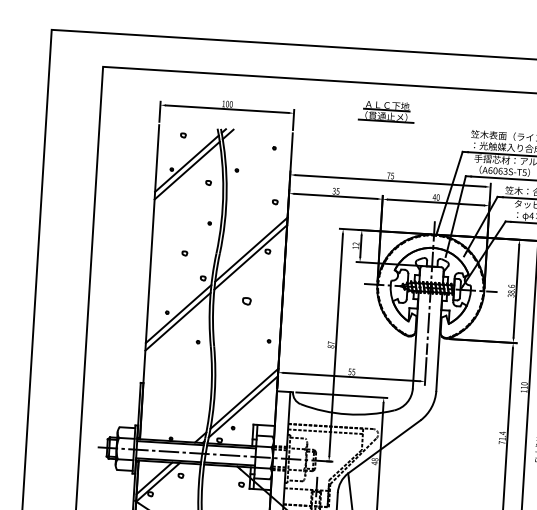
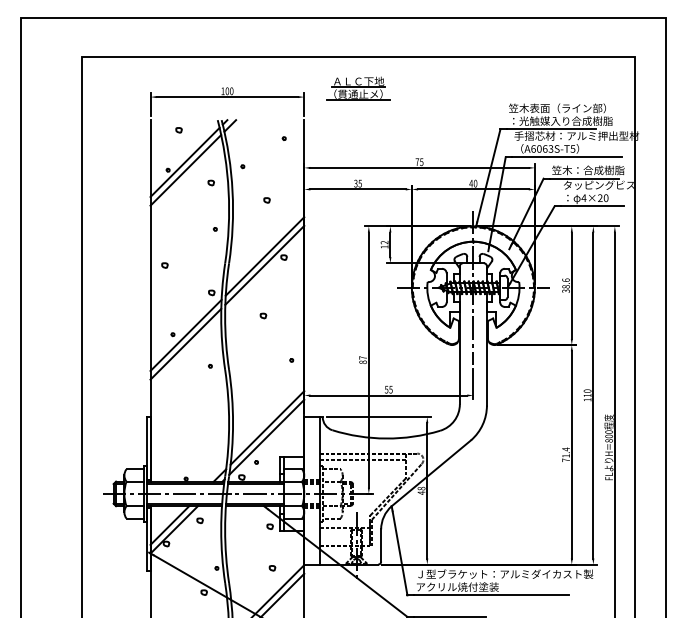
part: (386, 111) -> (358, 88), moved
part: (274, 202) -> (266, 200), moved
part: (184, 253) -> (164, 265), moved
part: (246, 300) -> (263, 315), size x0.62

